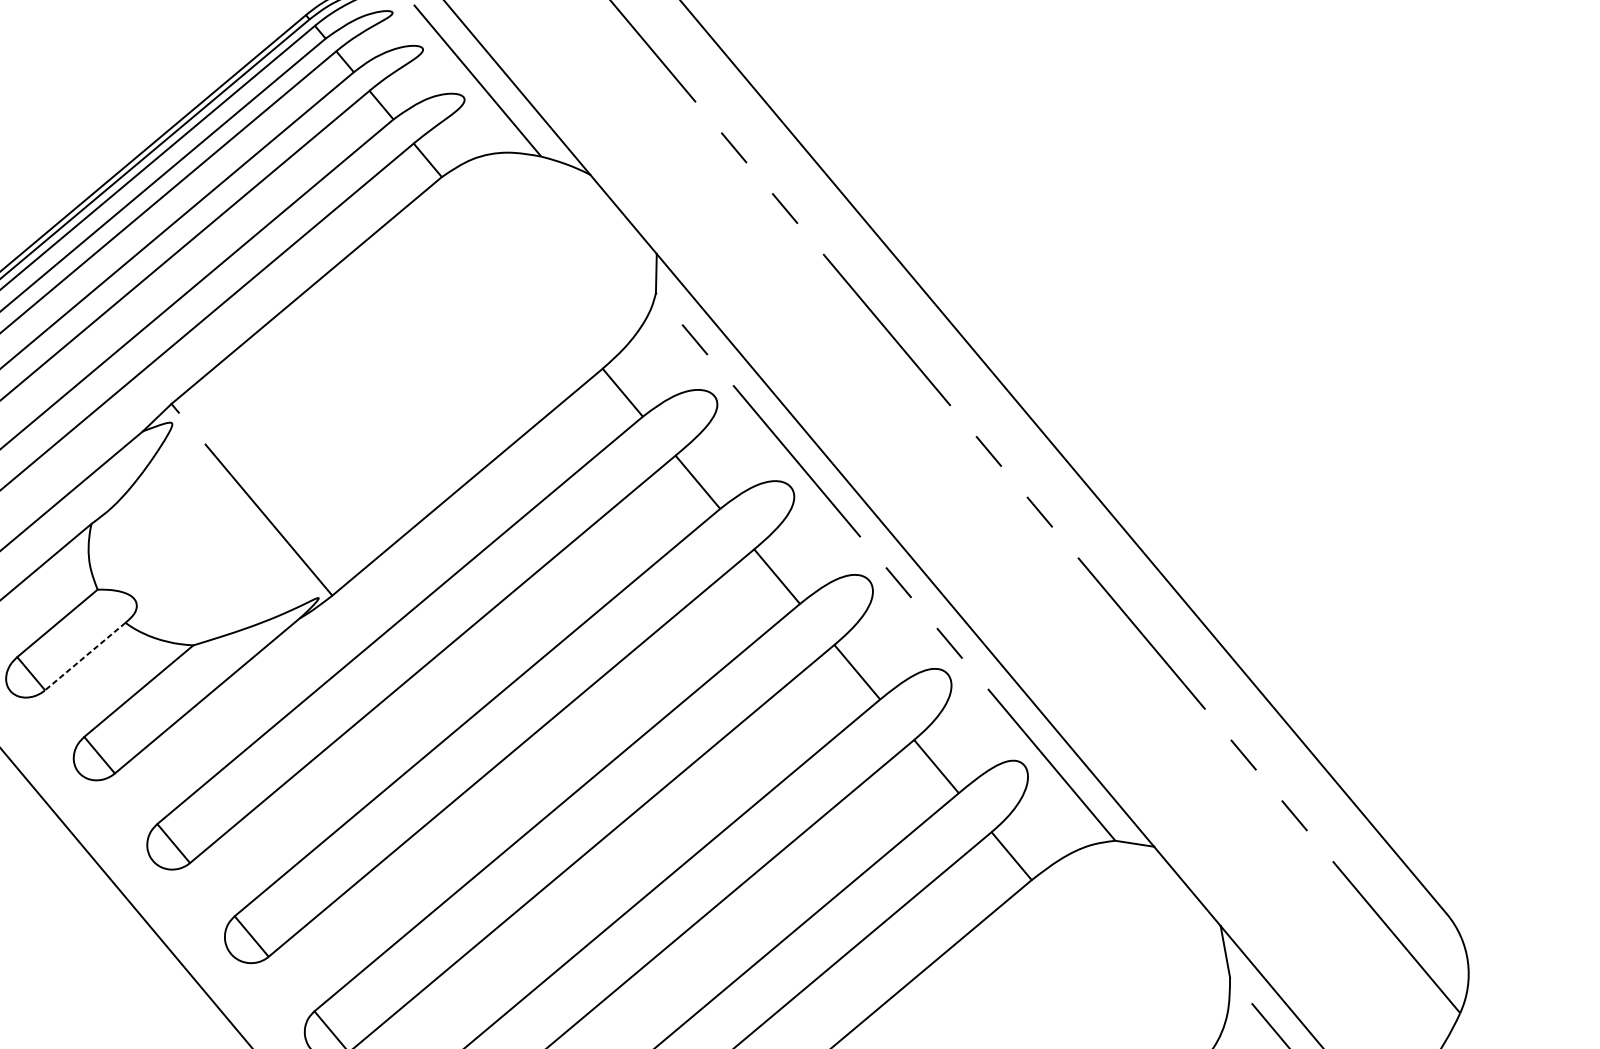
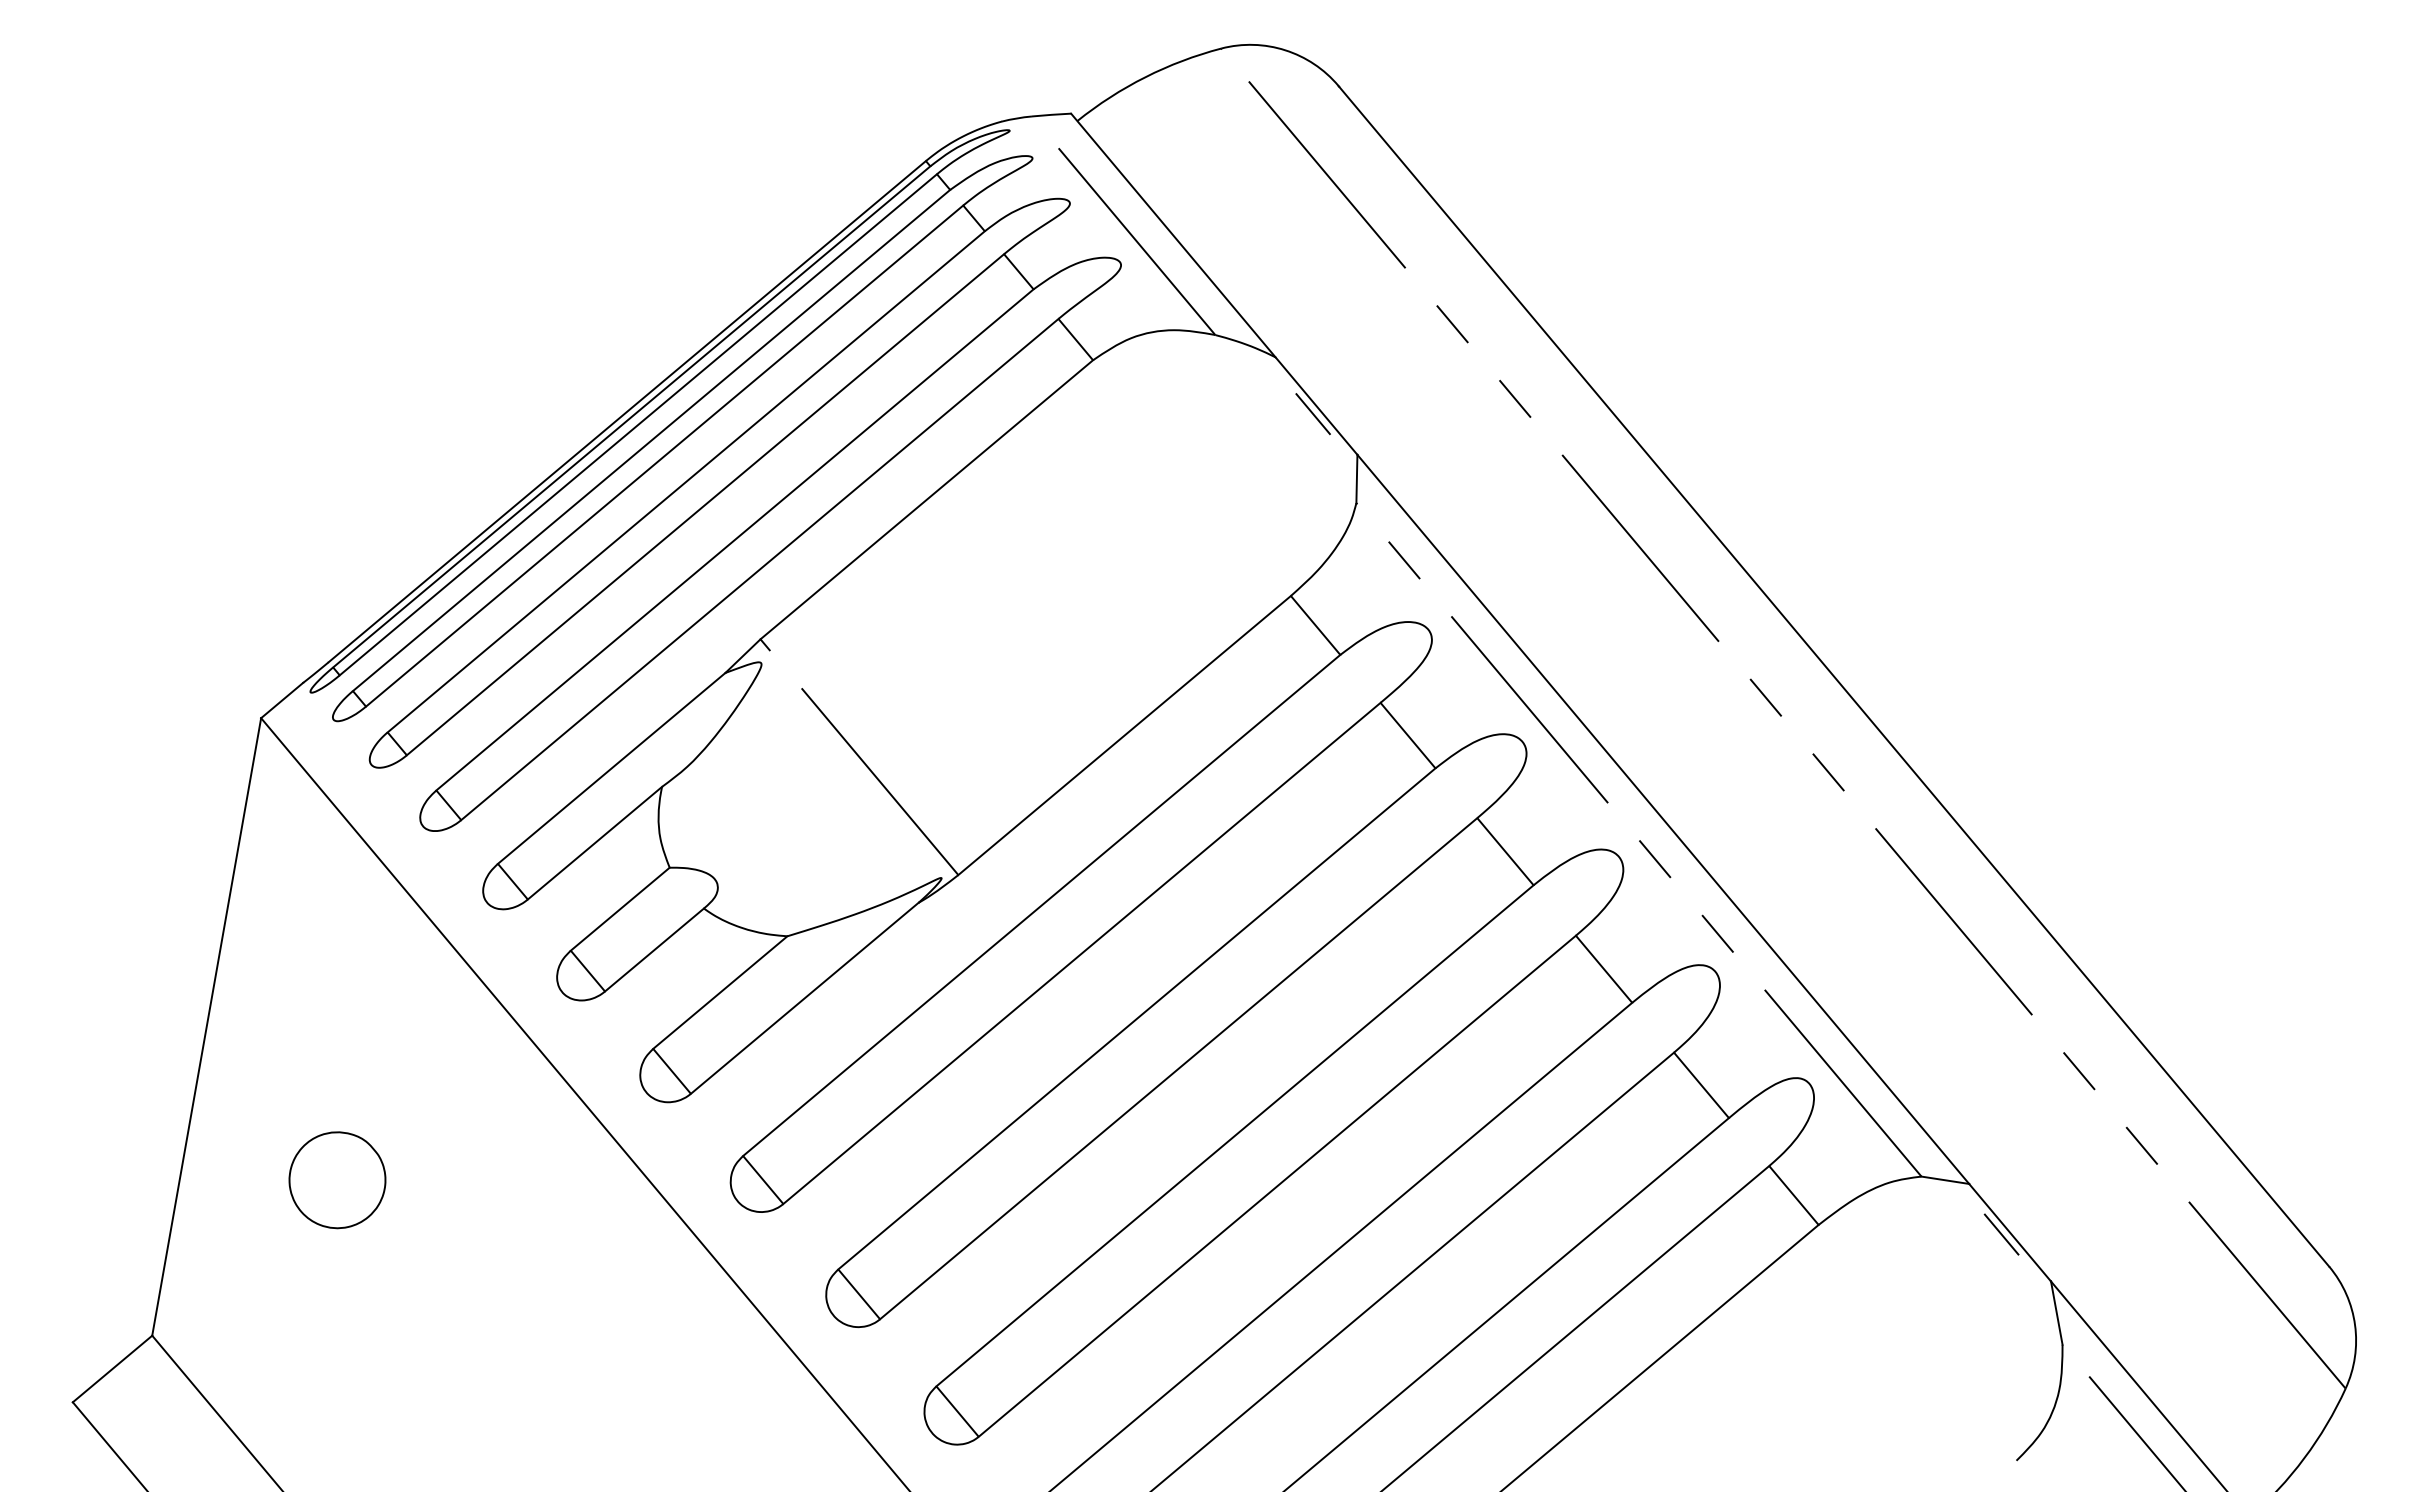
line: (620, 221) -> (1312, 414), added
line: (85, 656) -> (654, 950), dashed -> solid
line: (1180, 887) -> (2001, 1234), added

